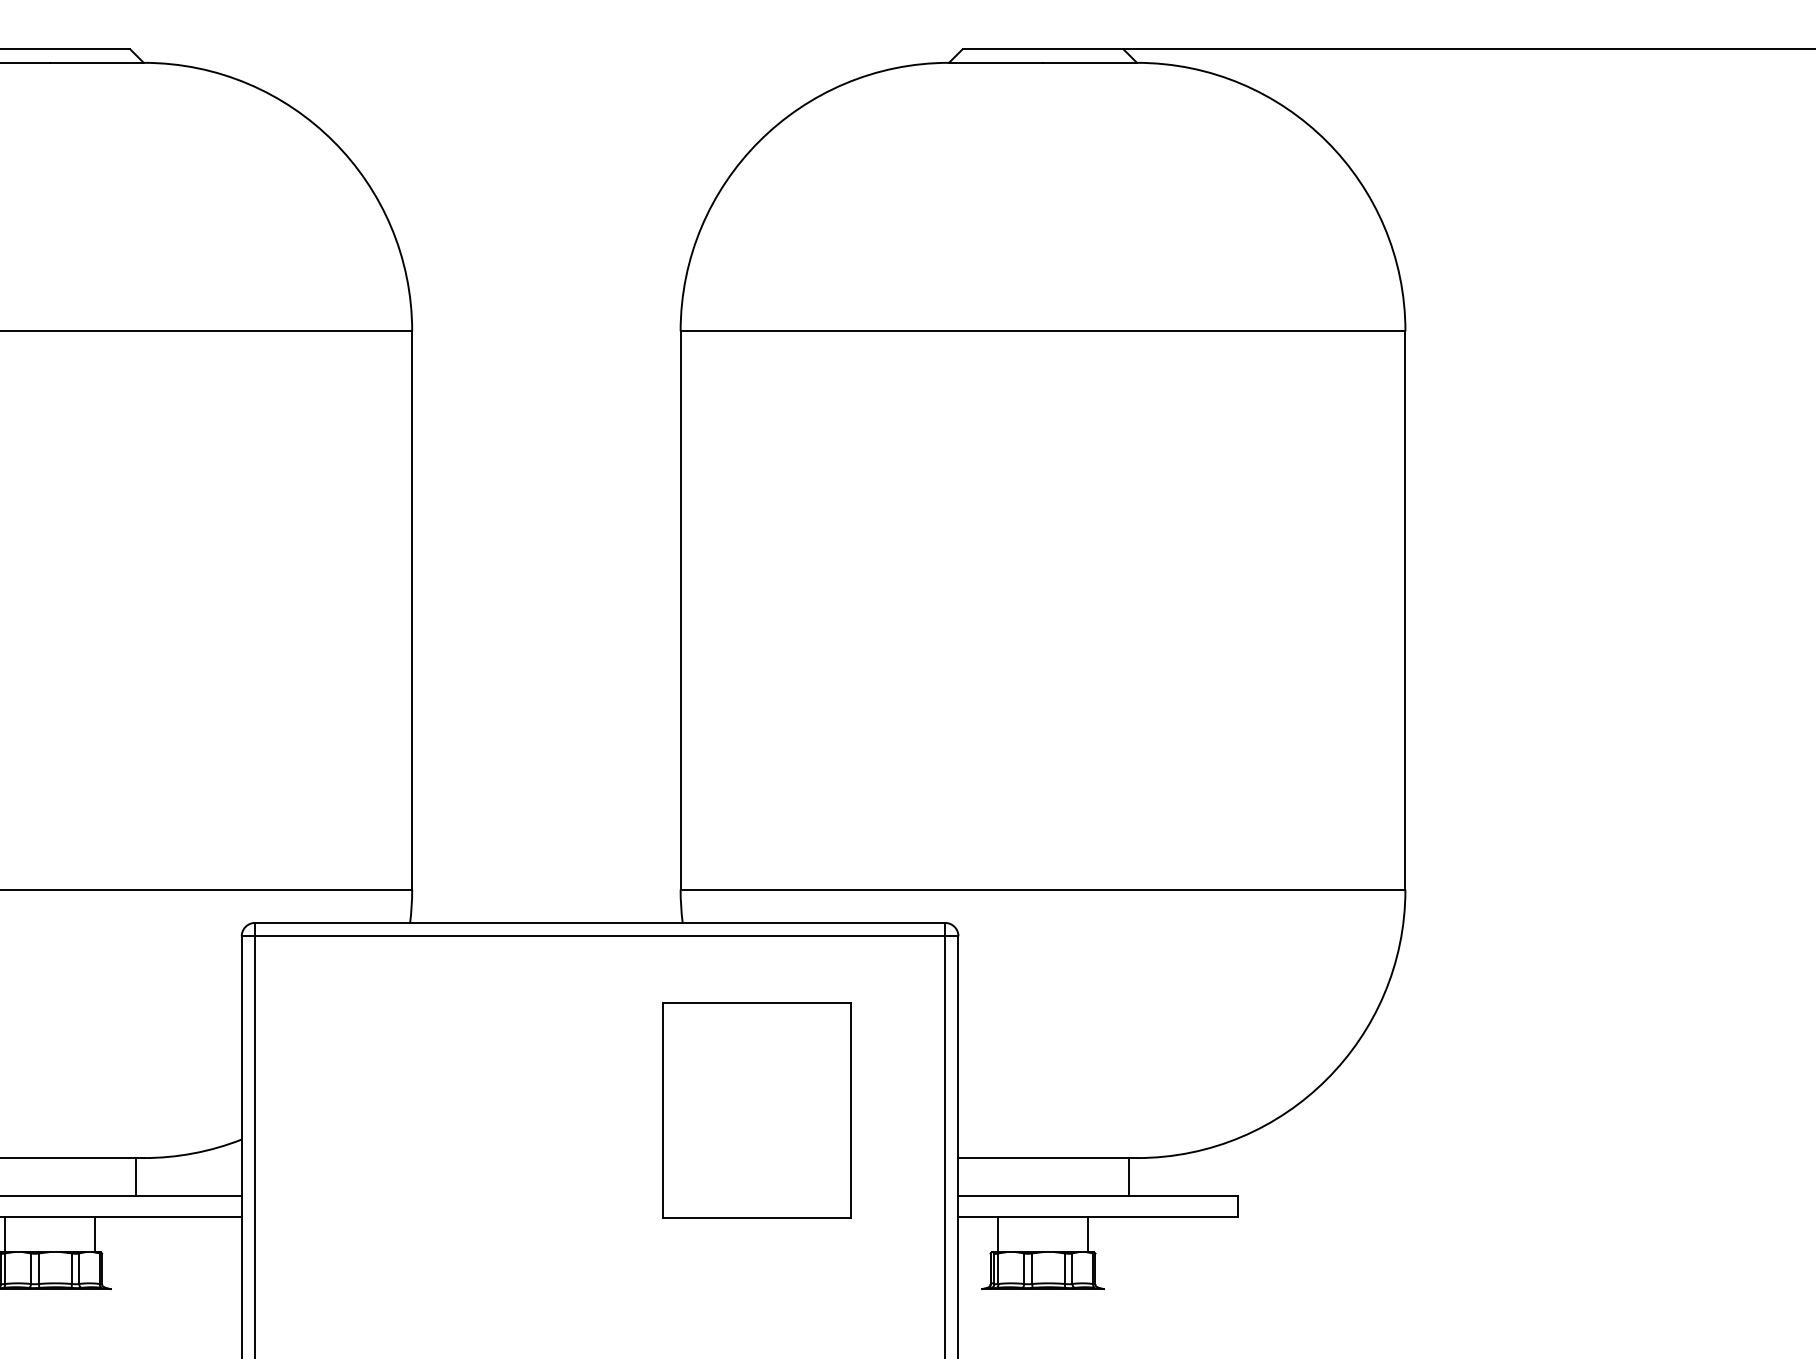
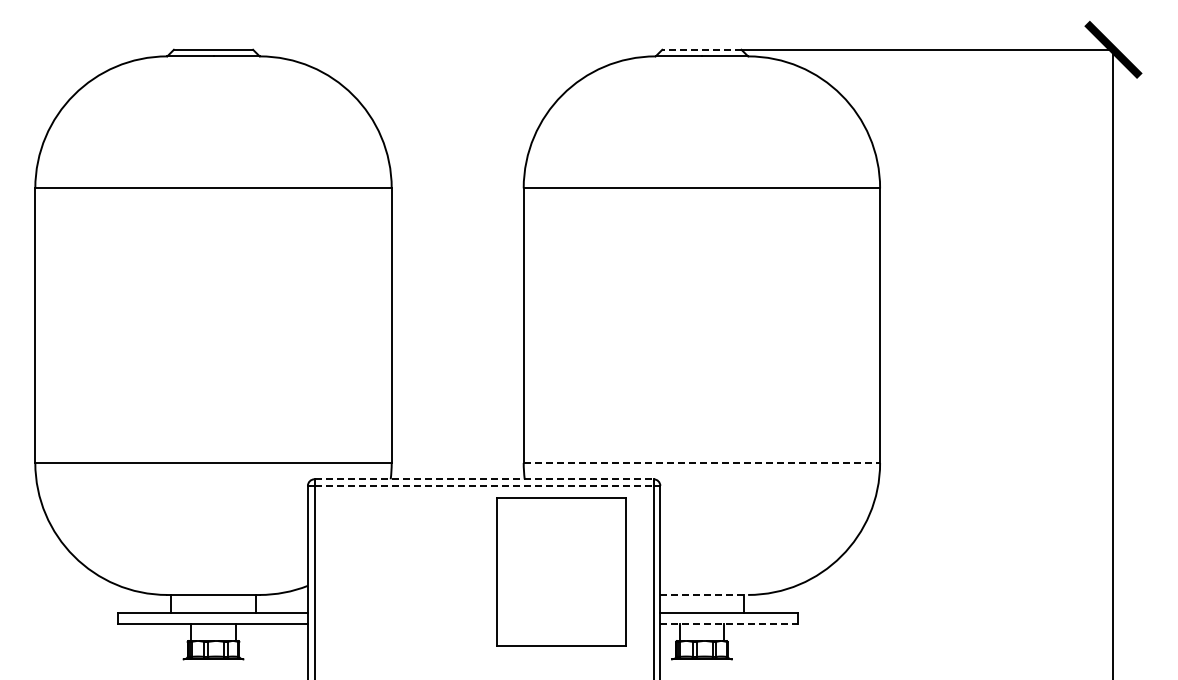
line: (1042, 48) -> (701, 49), solid -> dashed
line: (1044, 888) -> (702, 462), solid -> dashed
line: (600, 923) -> (484, 479), solid -> dashed
line: (600, 935) -> (484, 485), solid -> dashed
part: (757, 1110) -> (561, 571), size x1.4
line: (1048, 1157) -> (704, 594), solid -> dashed
line: (1097, 1216) -> (728, 623), solid -> dashed

